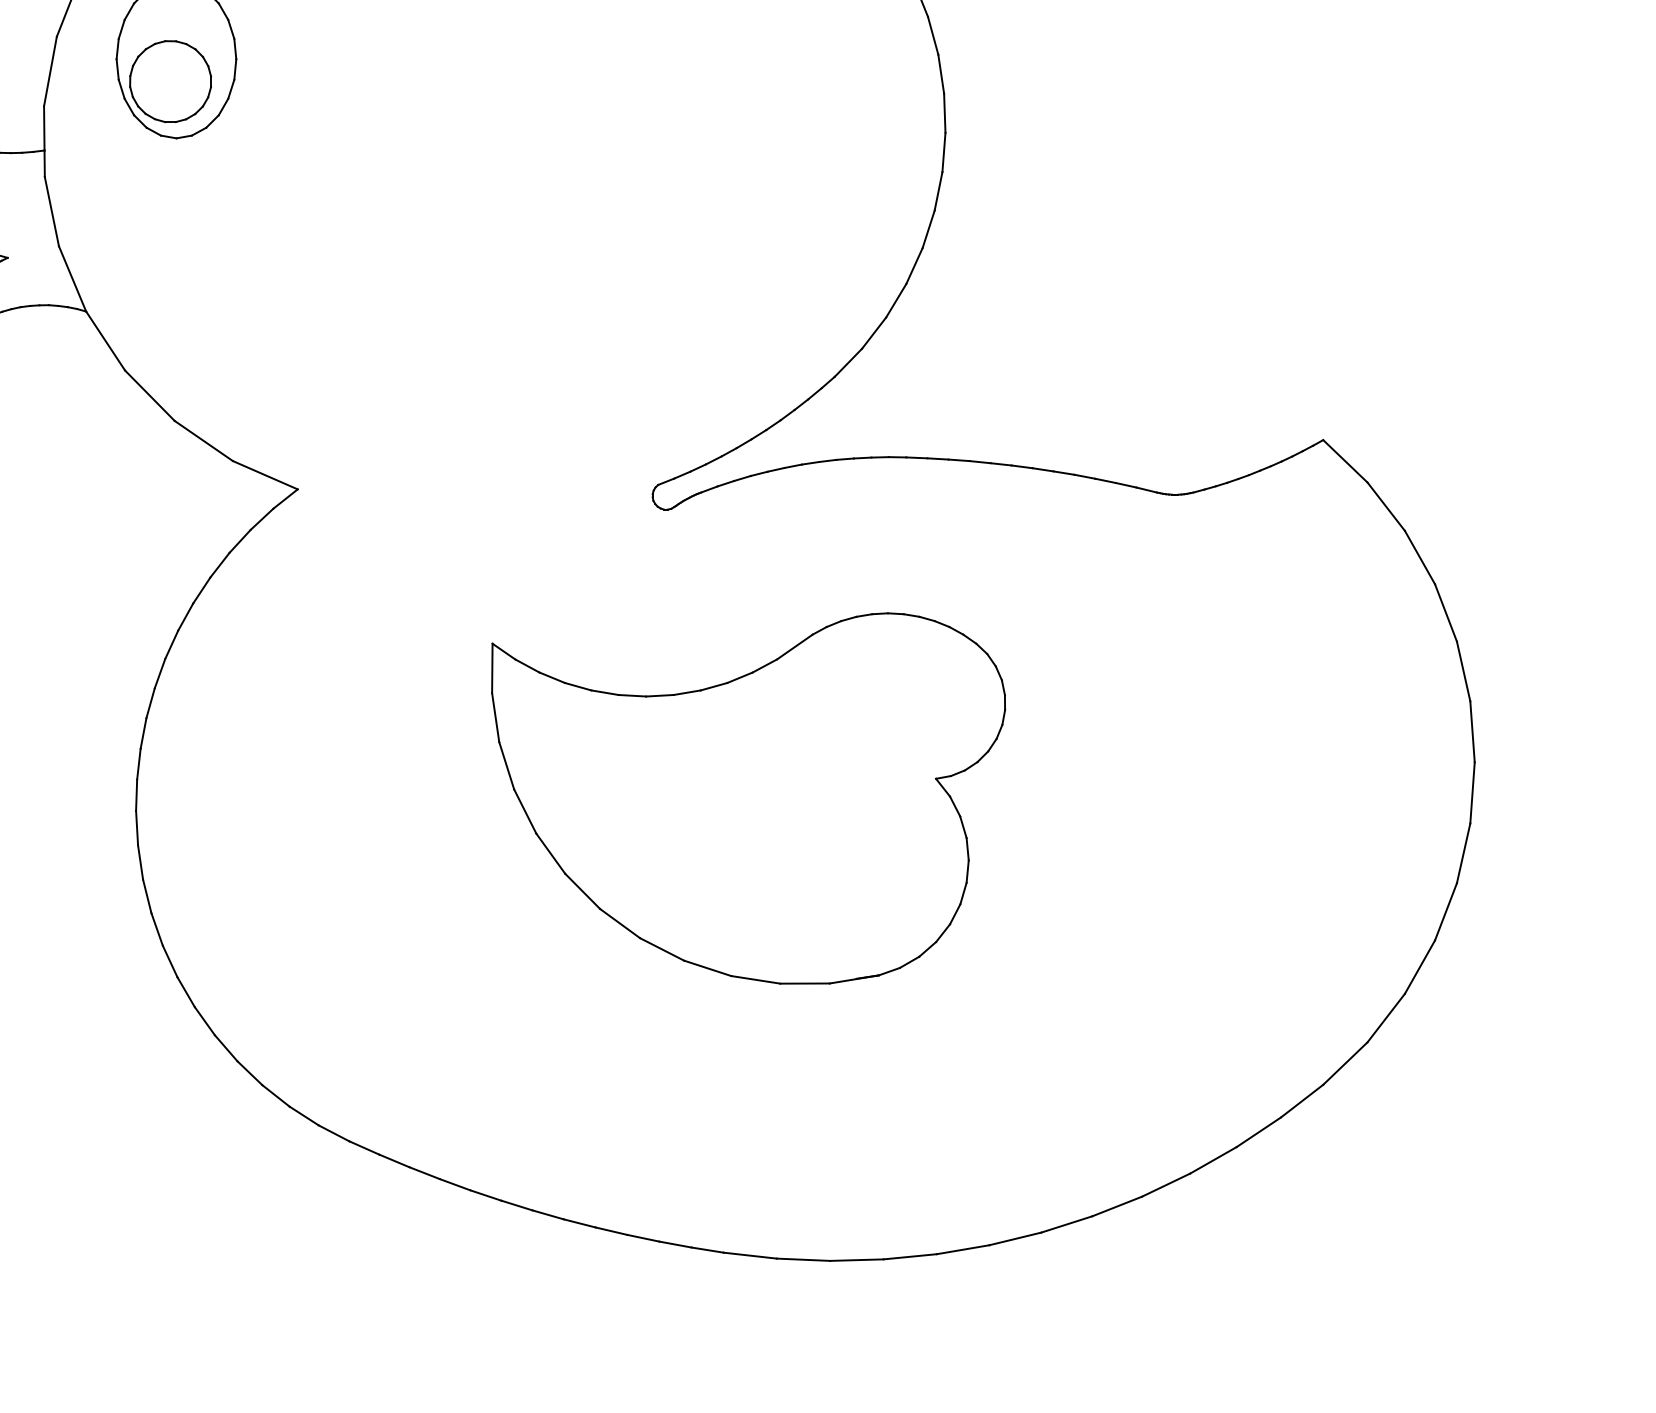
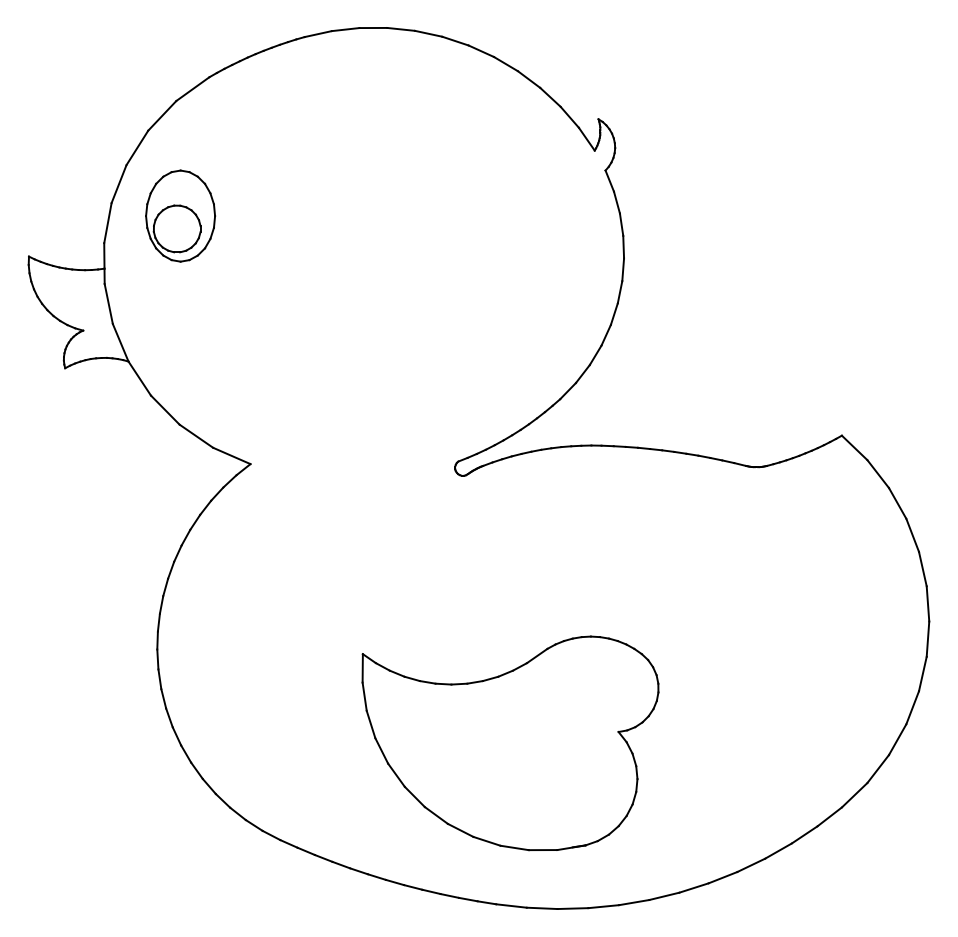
part: (748, 798) -> (510, 743), moved

